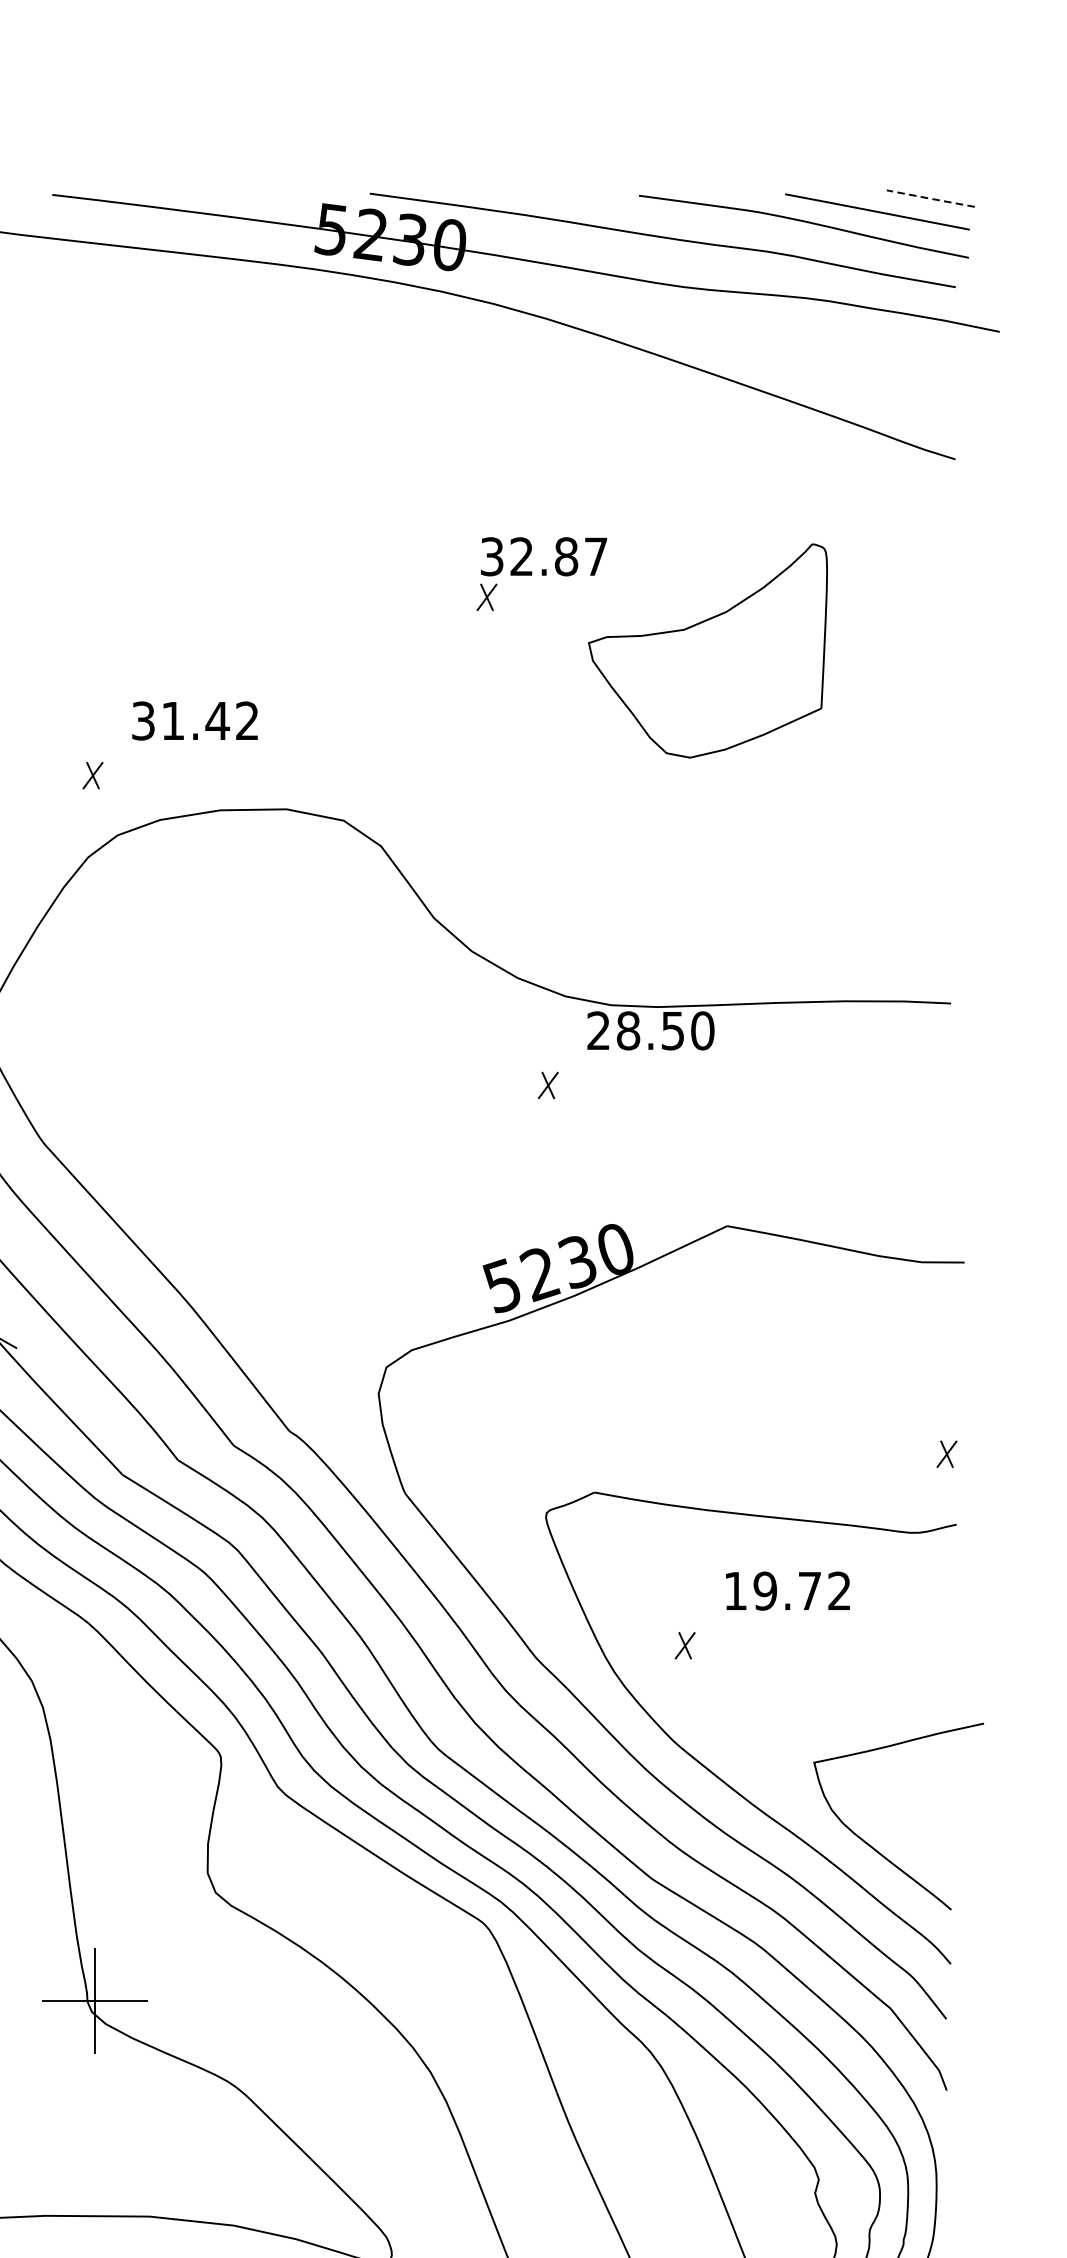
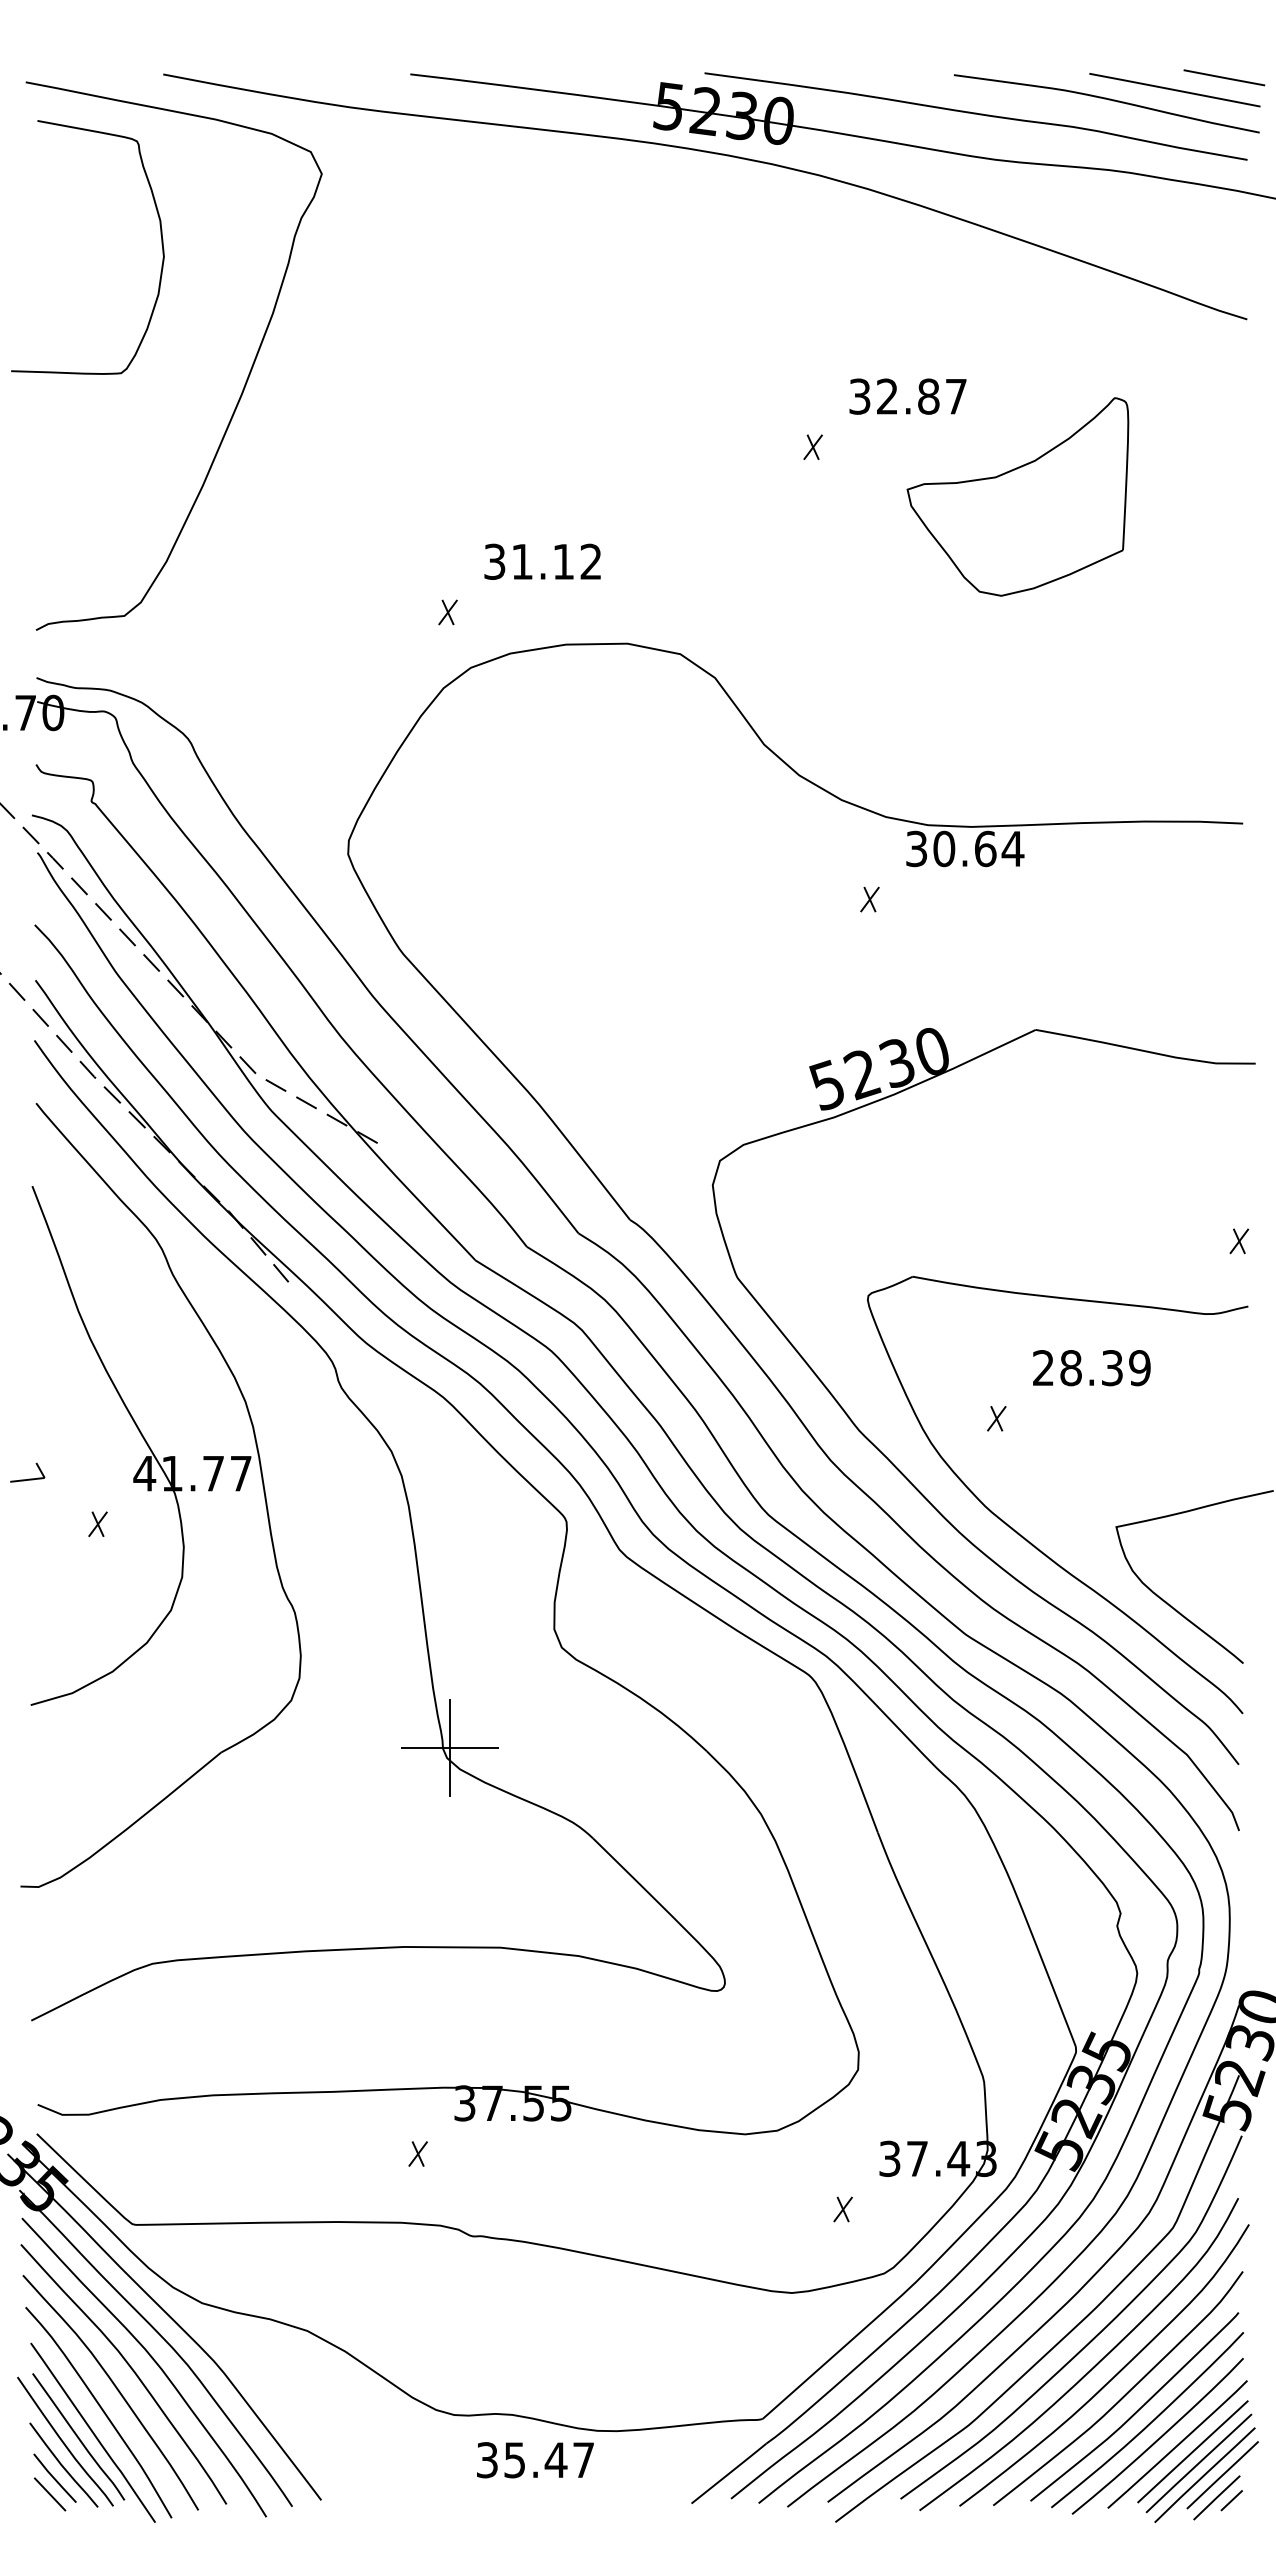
line: (930, 198) -> (1224, 77), dashed -> solid
text: (543, 556) -> (907, 396), moved
text: (217, 720) -> (563, 561), 31.42 -> 31.12
text: (651, 1030) -> (965, 848), 28.50 -> 30.64
text: (787, 1591) -> (1091, 1368), 19.72 -> 28.39

